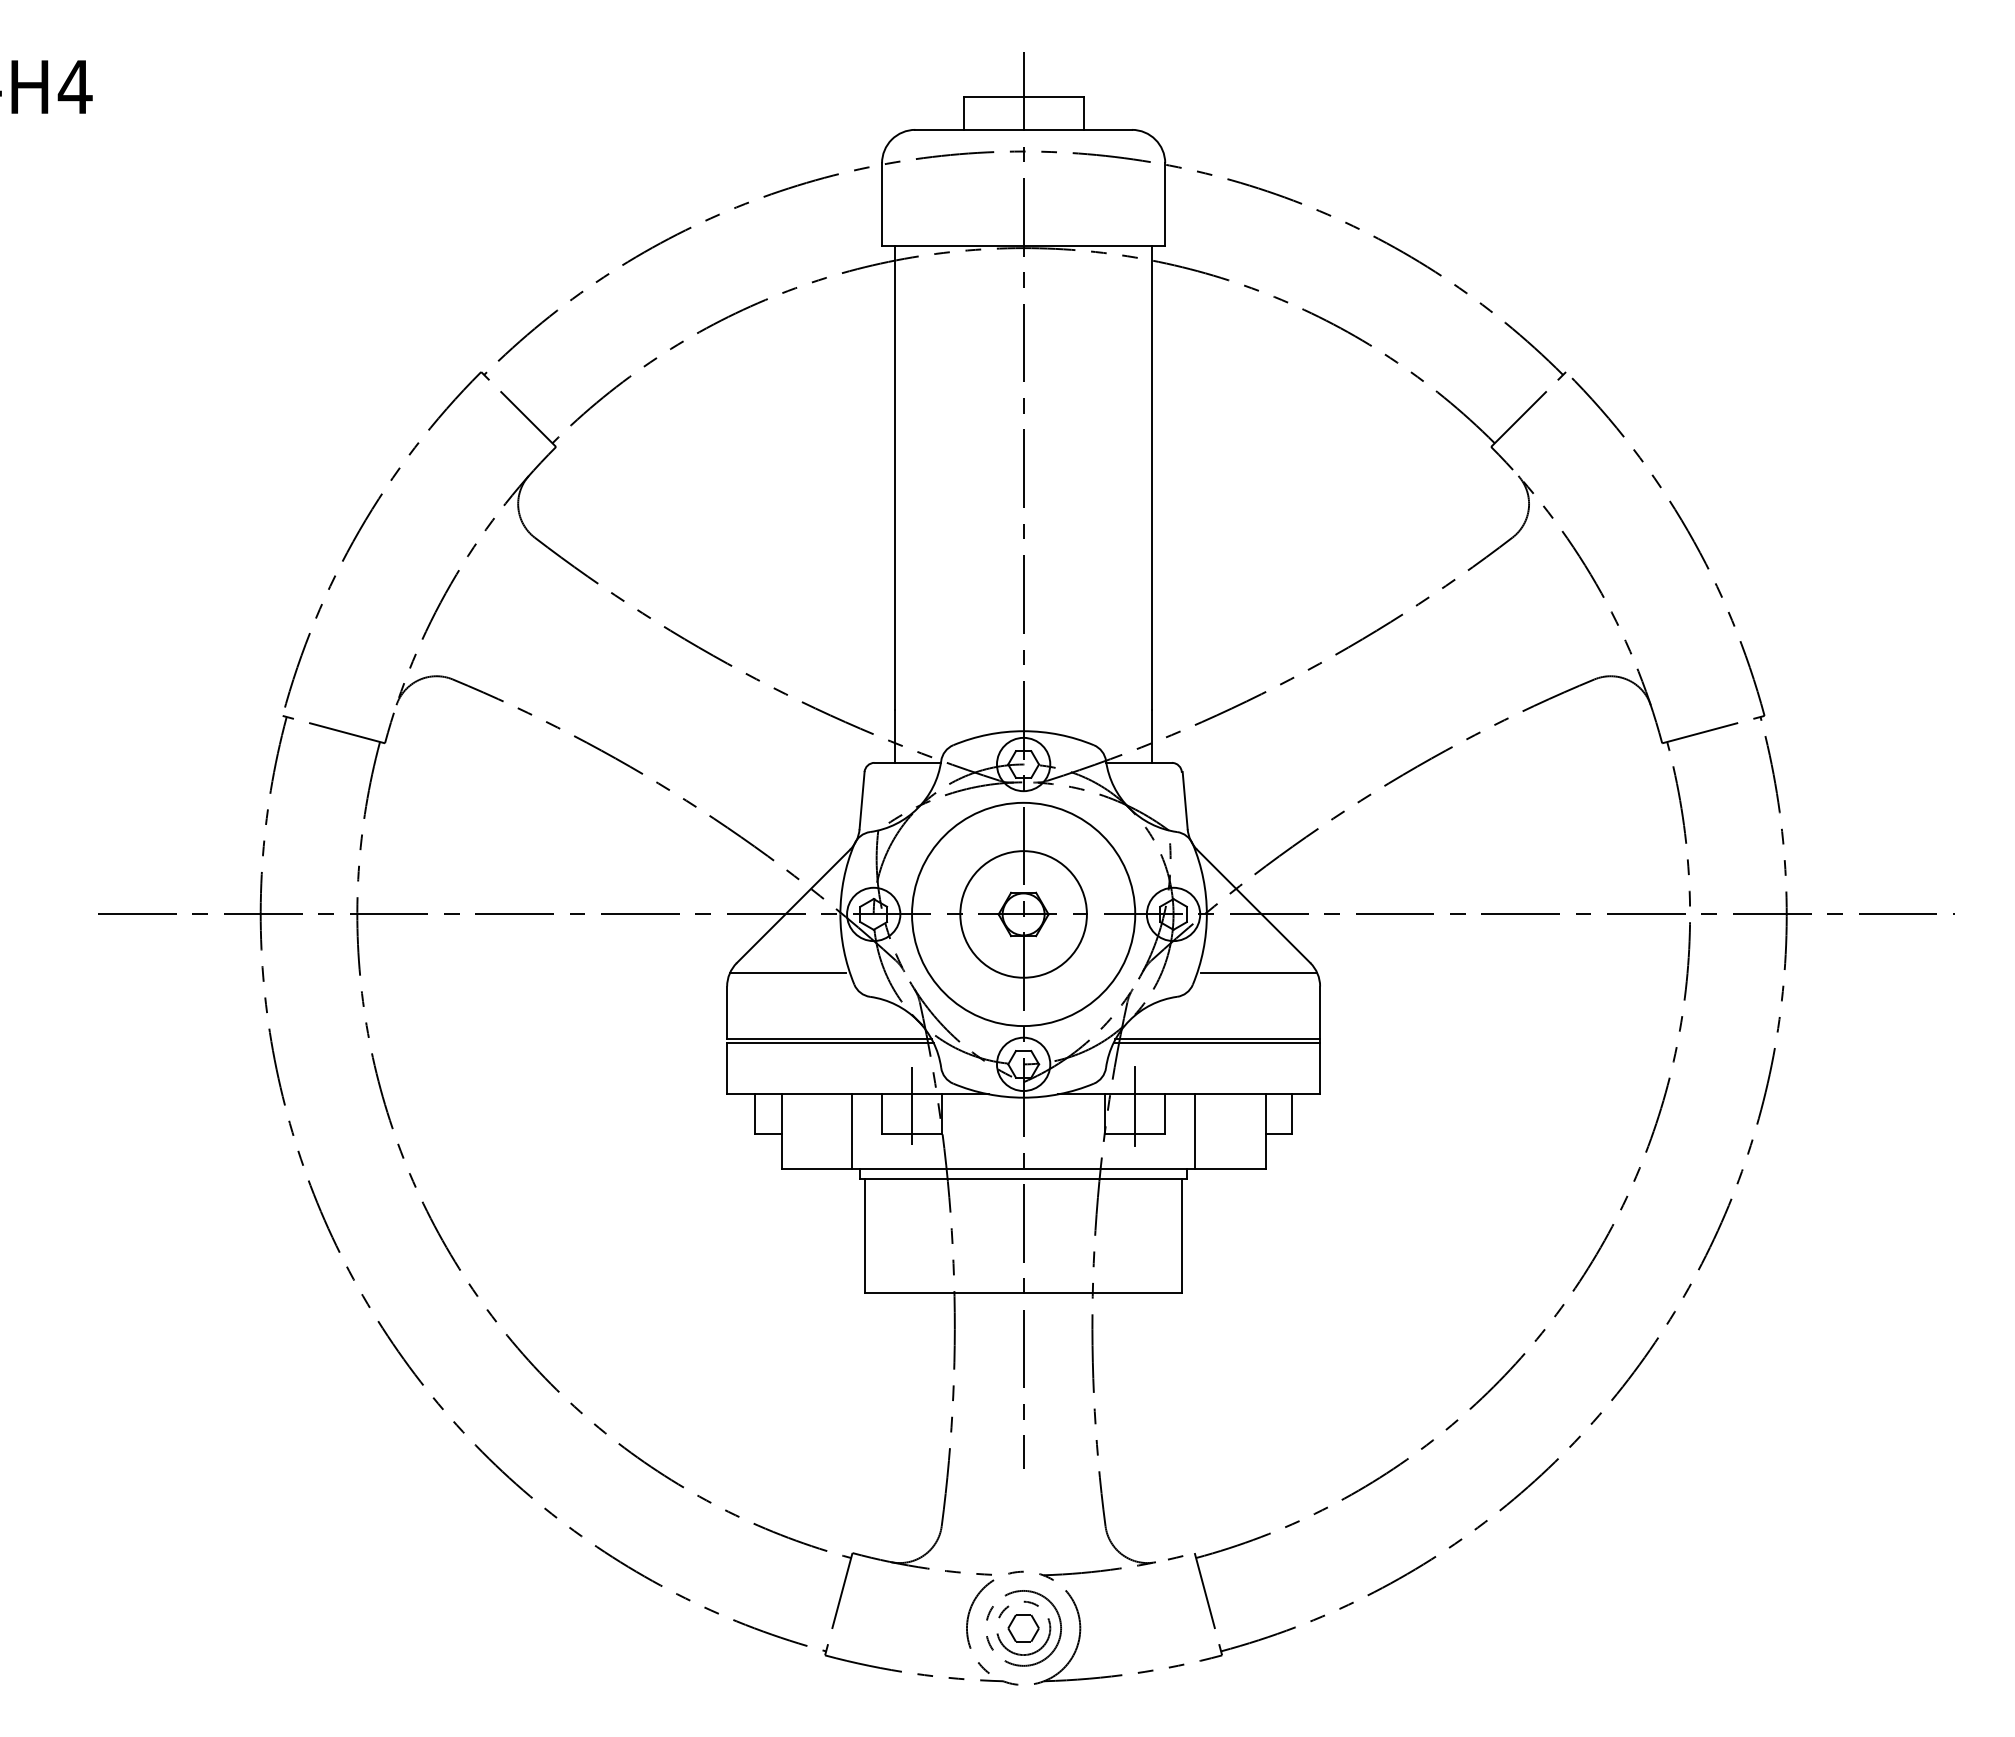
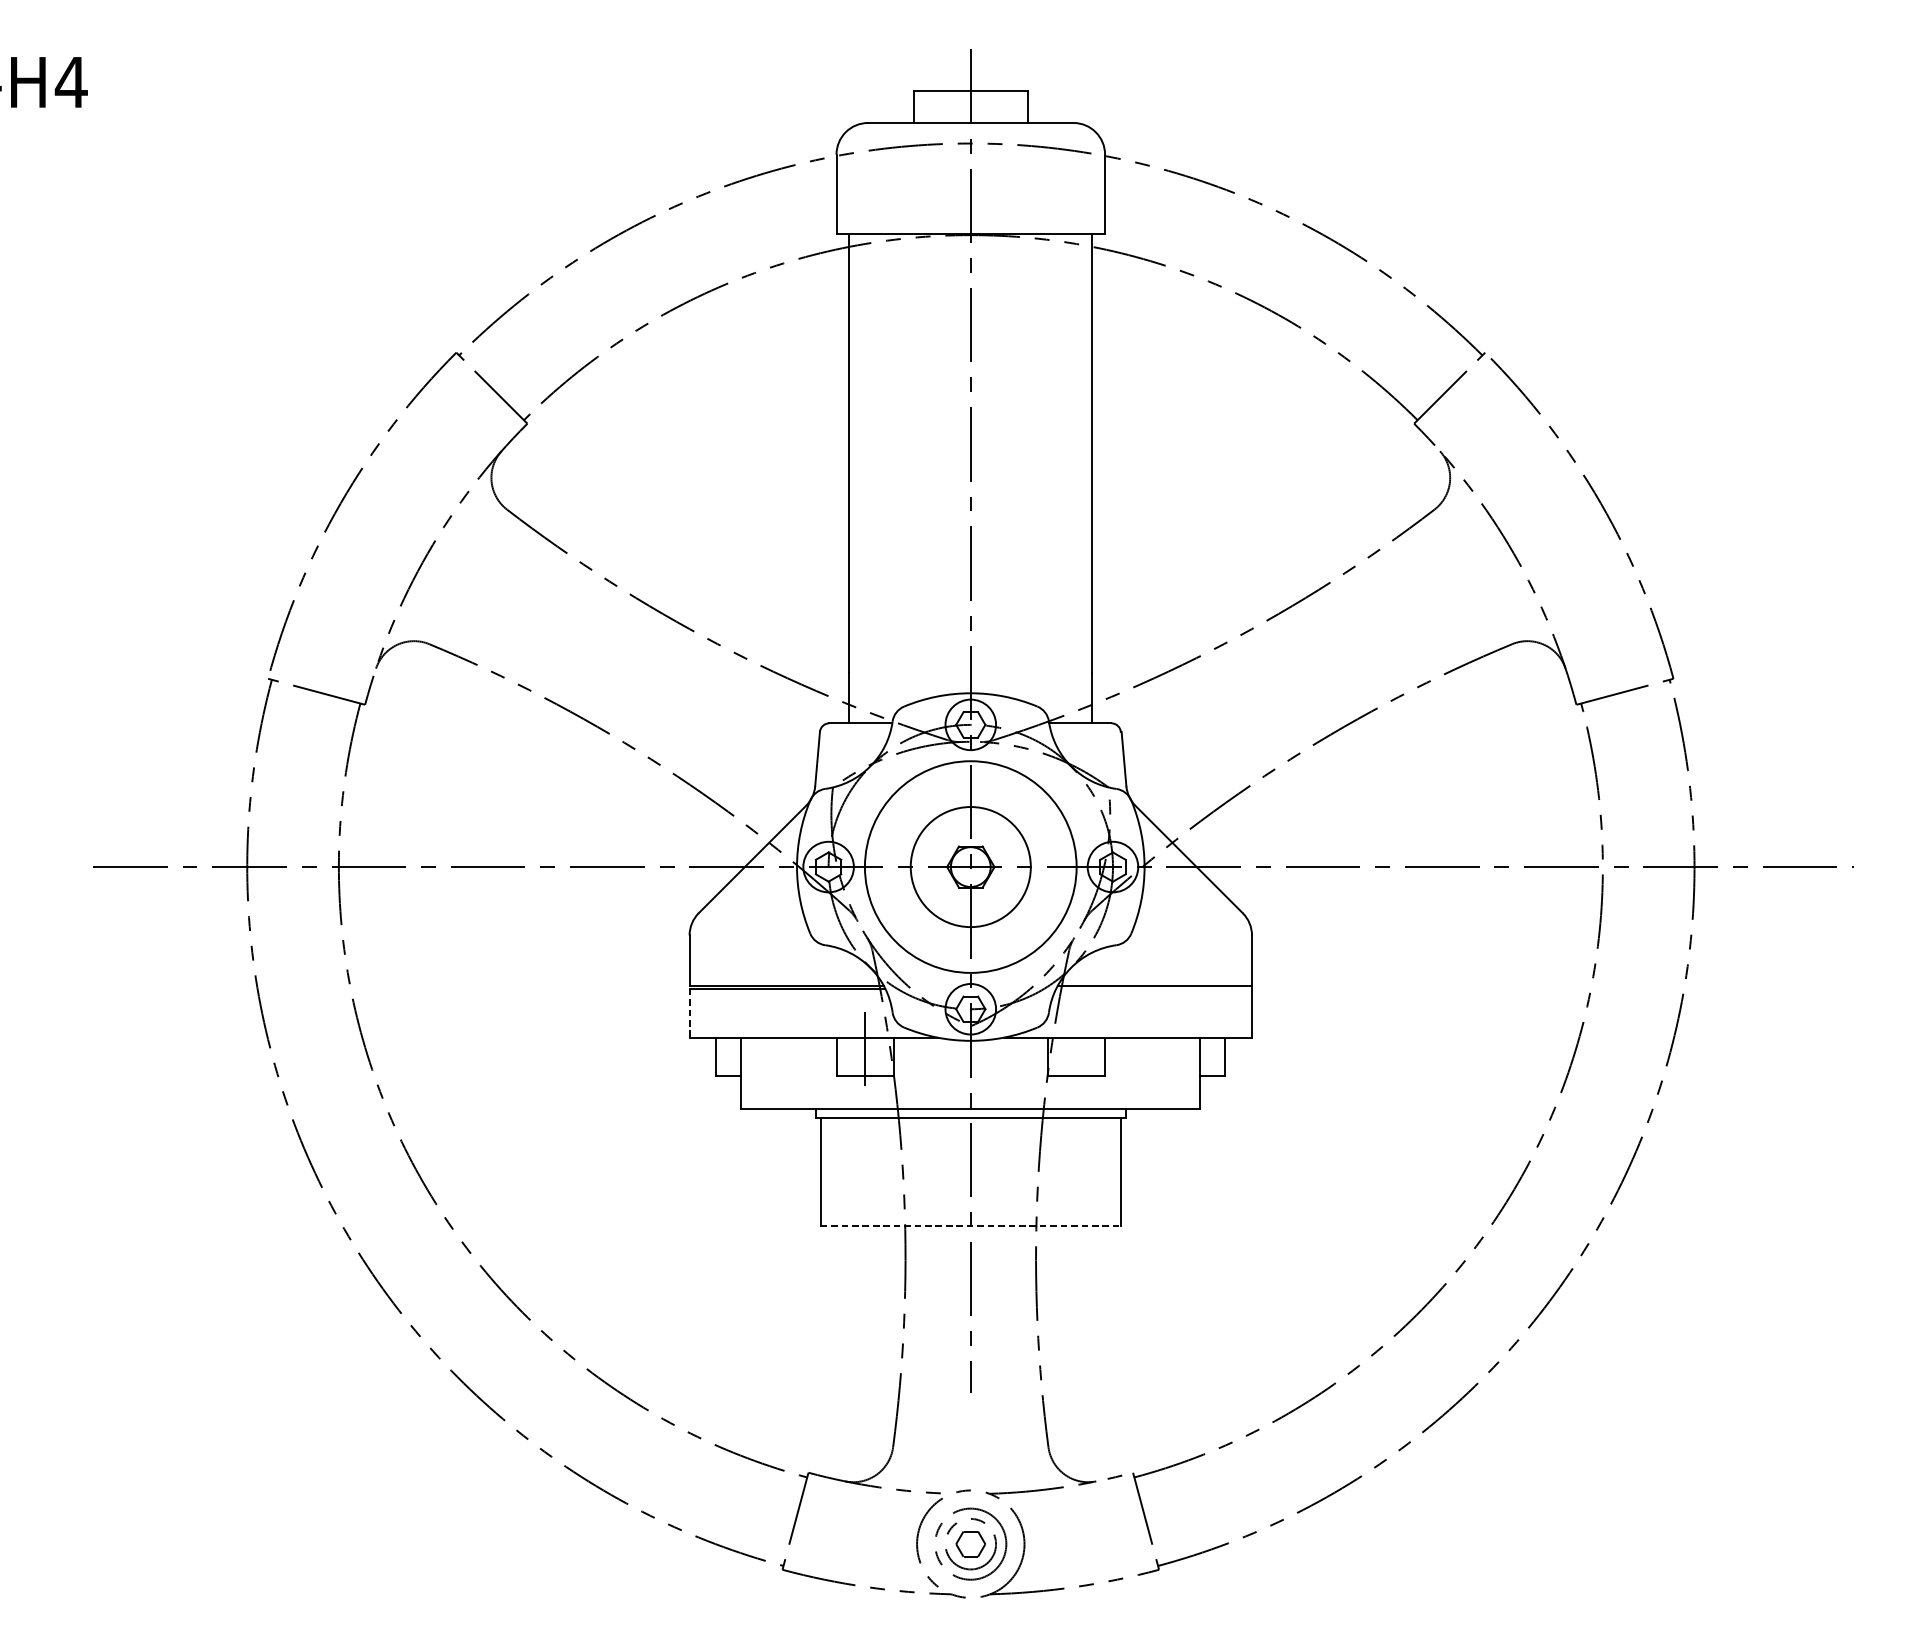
line: (788, 972) -> (747, 922), removed
line: (1259, 972) -> (1194, 922), removed
line: (1216, 1042) -> (1153, 988), removed
line: (727, 1068) -> (689, 1013), solid -> dashed
line: (1134, 1106) -> (1075, 1049), removed
line: (852, 1131) -> (808, 1072), removed
line: (1194, 1131) -> (1132, 1072), removed
line: (1024, 1292) -> (971, 1225), solid -> dashed

